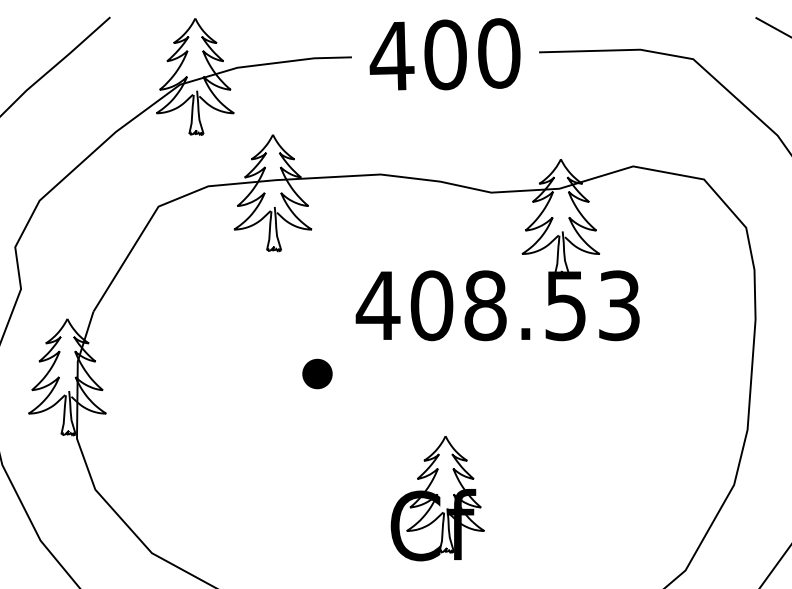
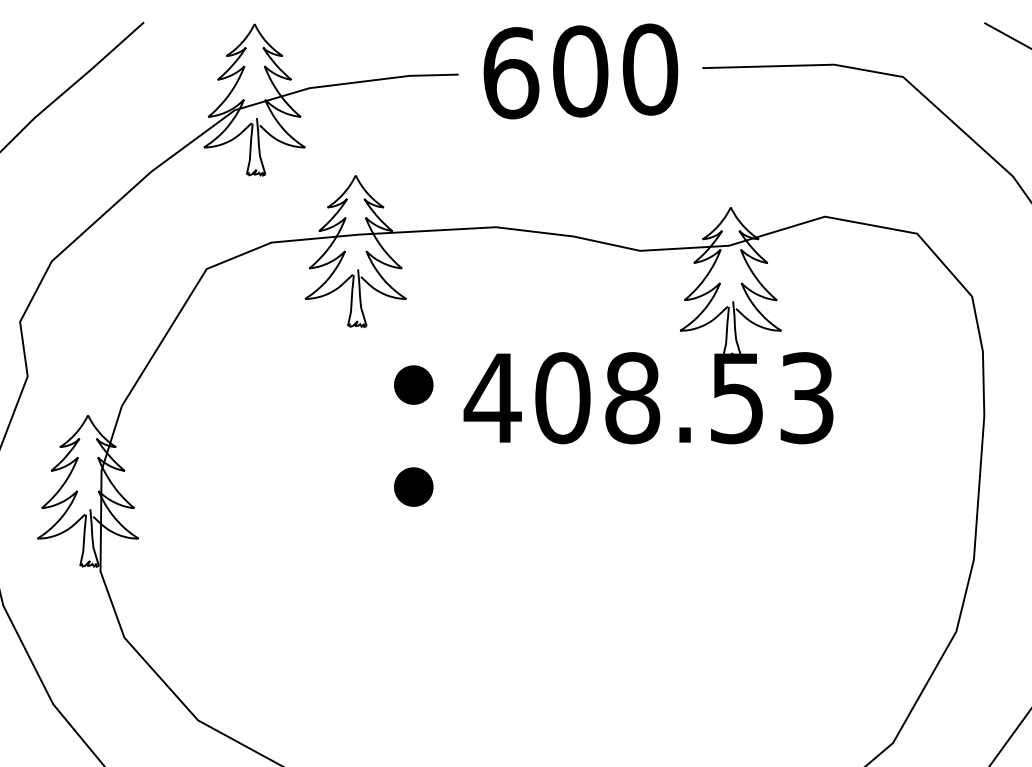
text: (391, 56) -> (510, 73), 400 -> 600
part: (317, 295) -> (413, 384), added
part: (437, 498) -> (570, 649), removed

